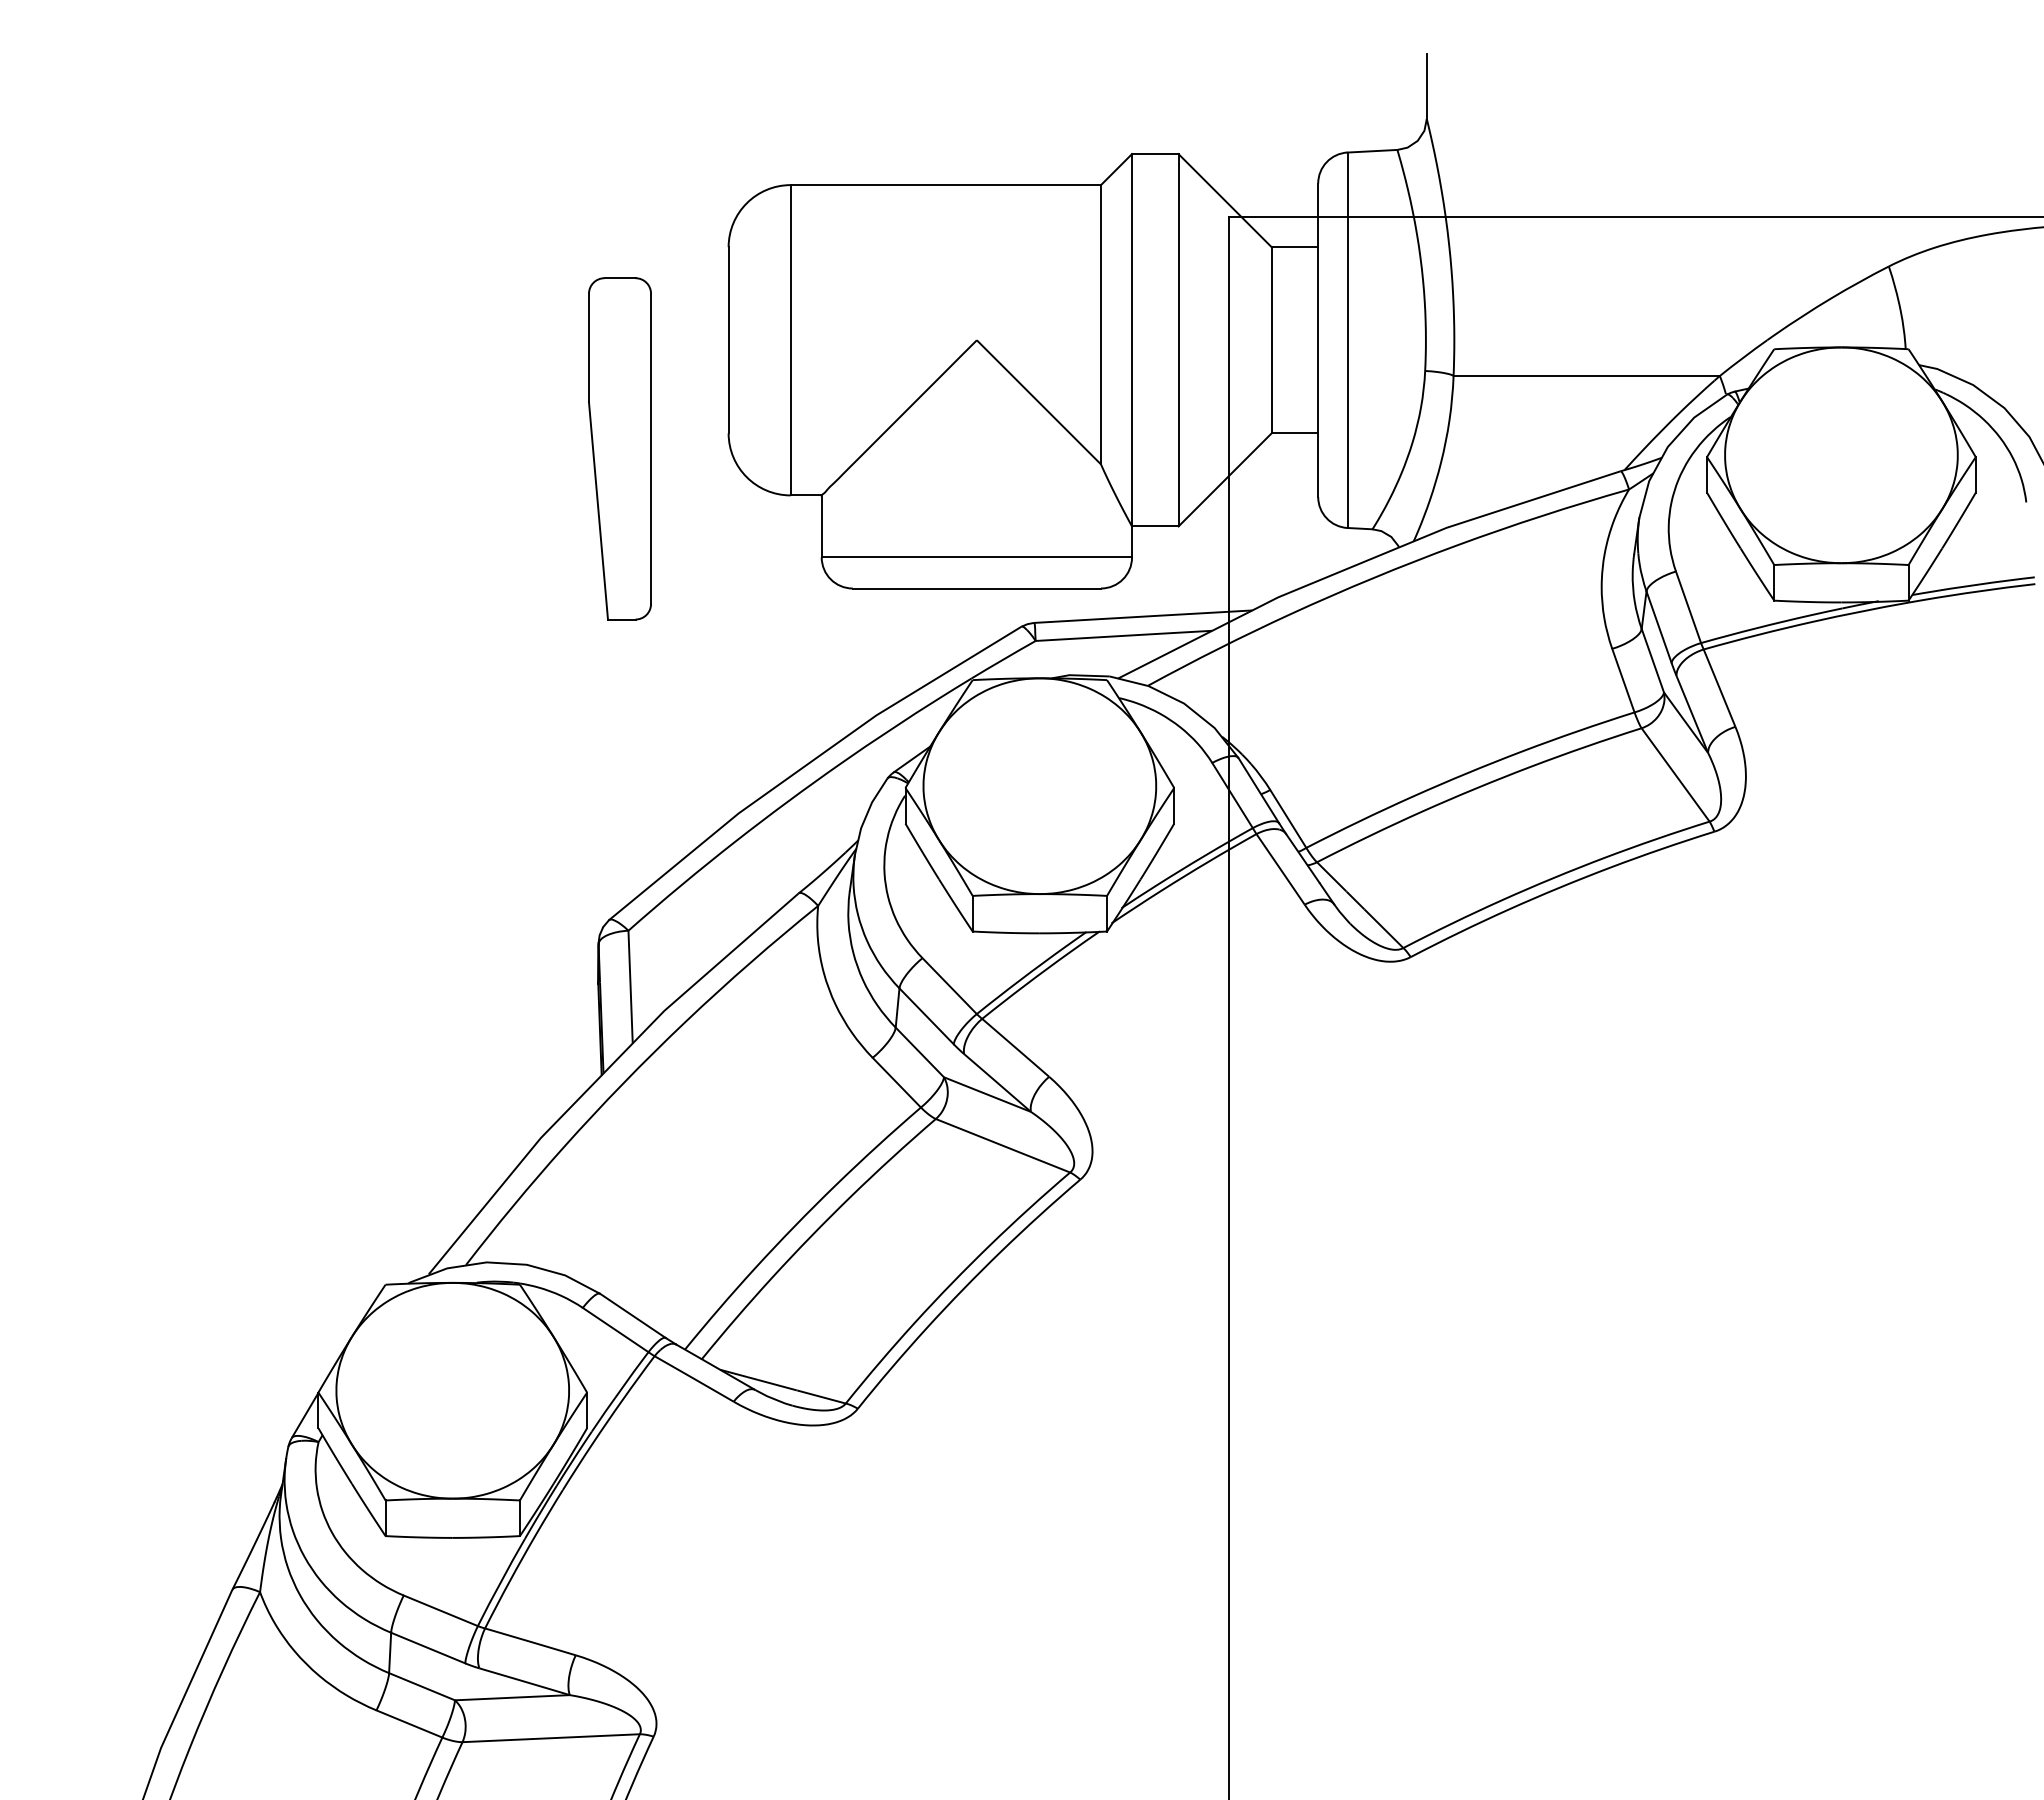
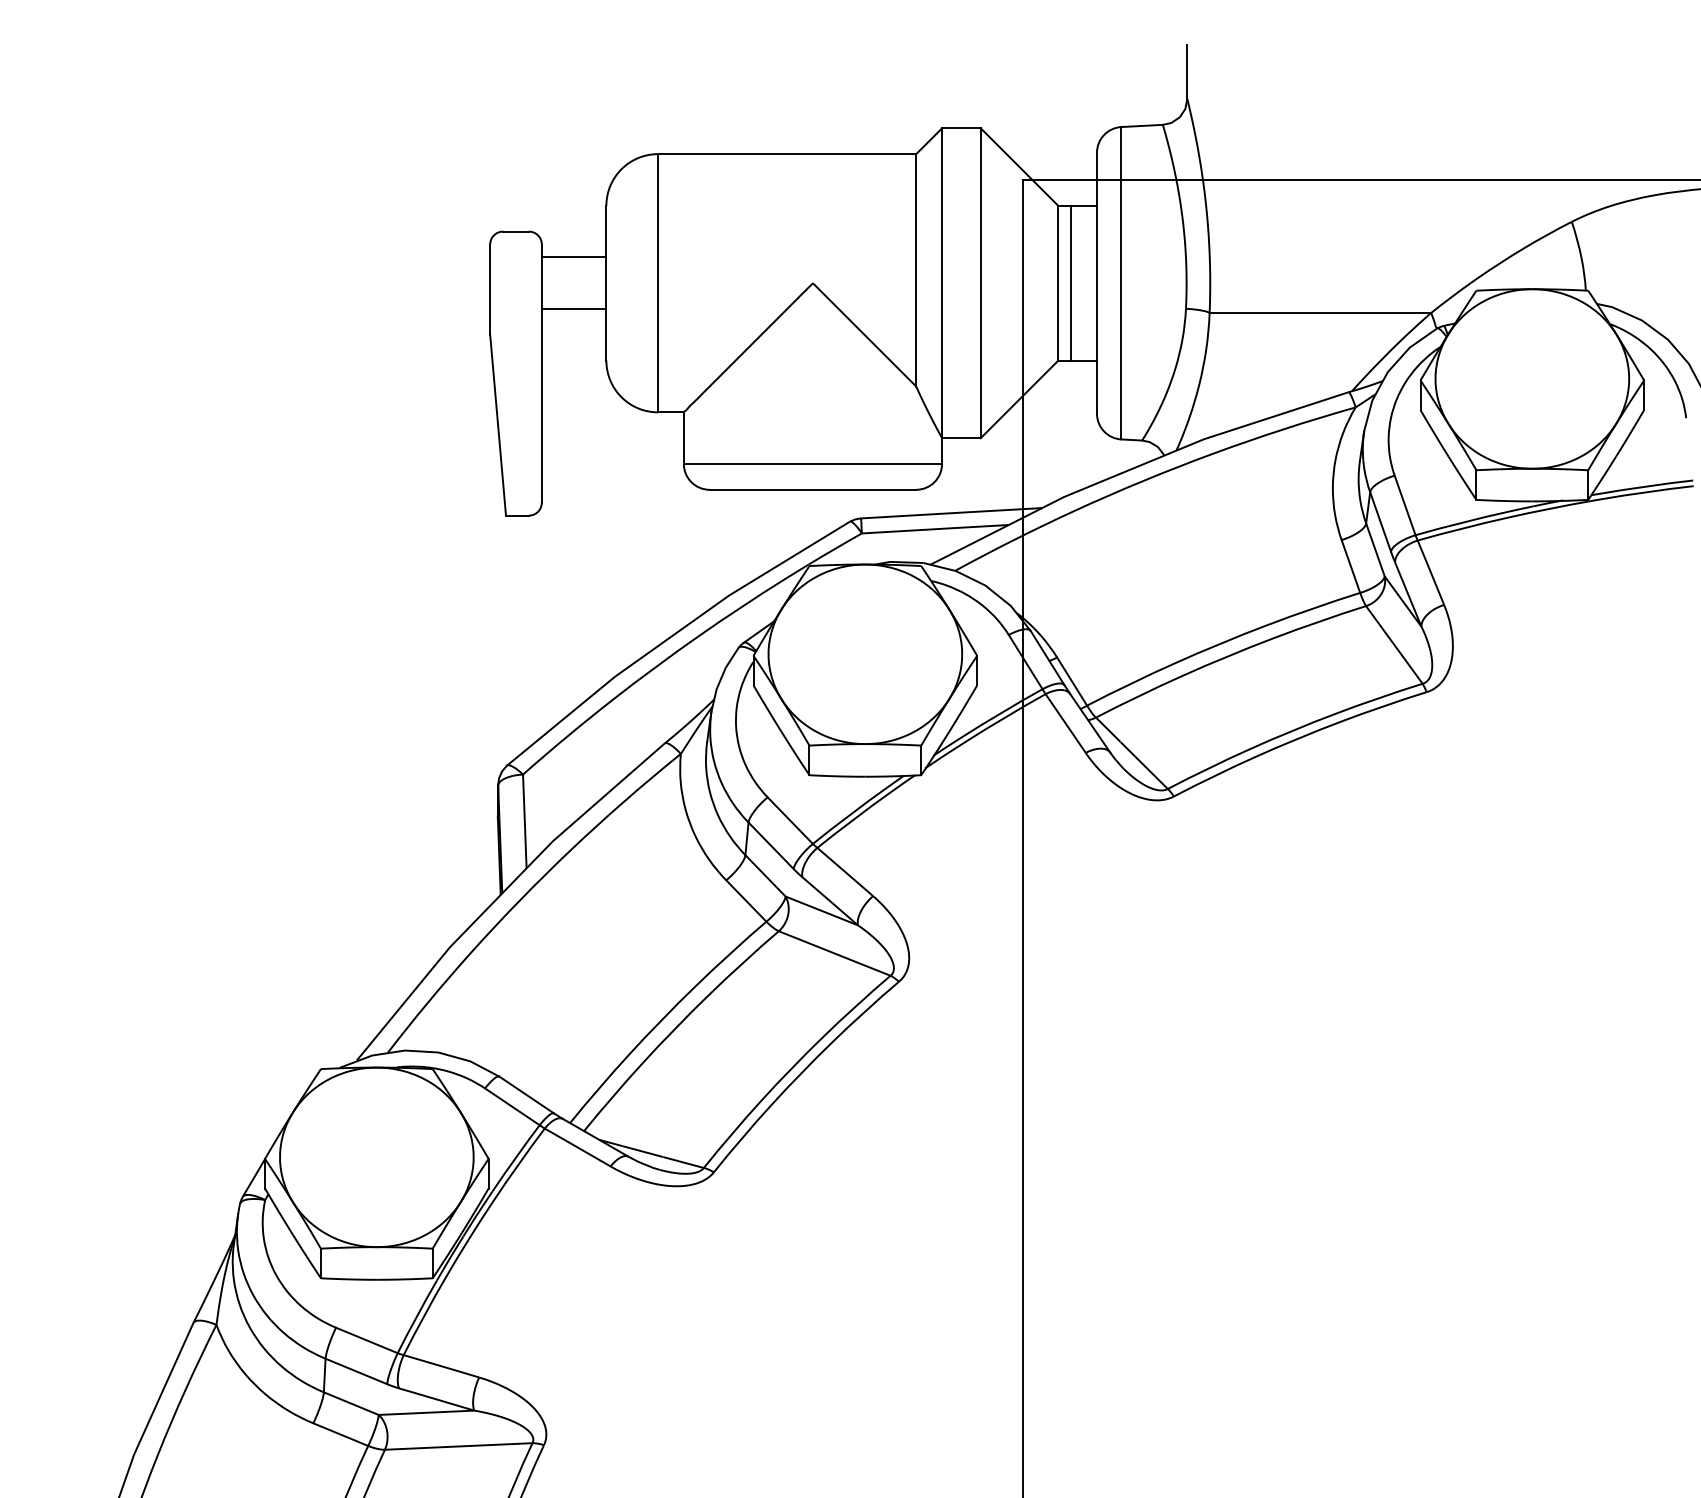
line: (689, 309) -> (573, 257), added
line: (1287, 340) -> (1071, 283), added
line: (689, 371) -> (573, 309), added

